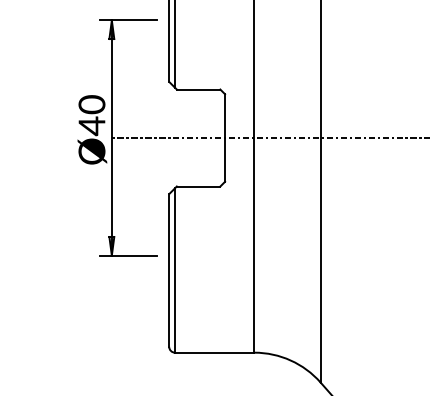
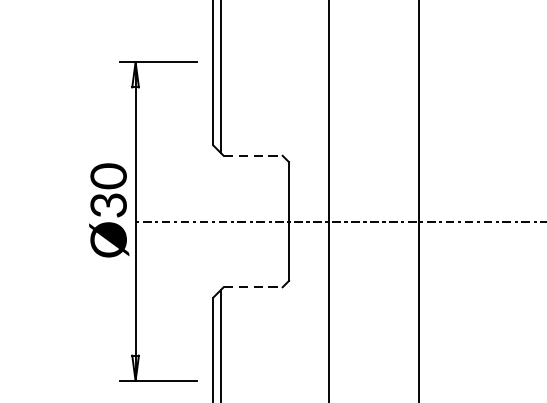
line: (198, 89) -> (253, 155), solid -> dashed
text: (91, 126) -> (108, 205), Ø40 -> Ø30
line: (198, 186) -> (253, 287), solid -> dashed

